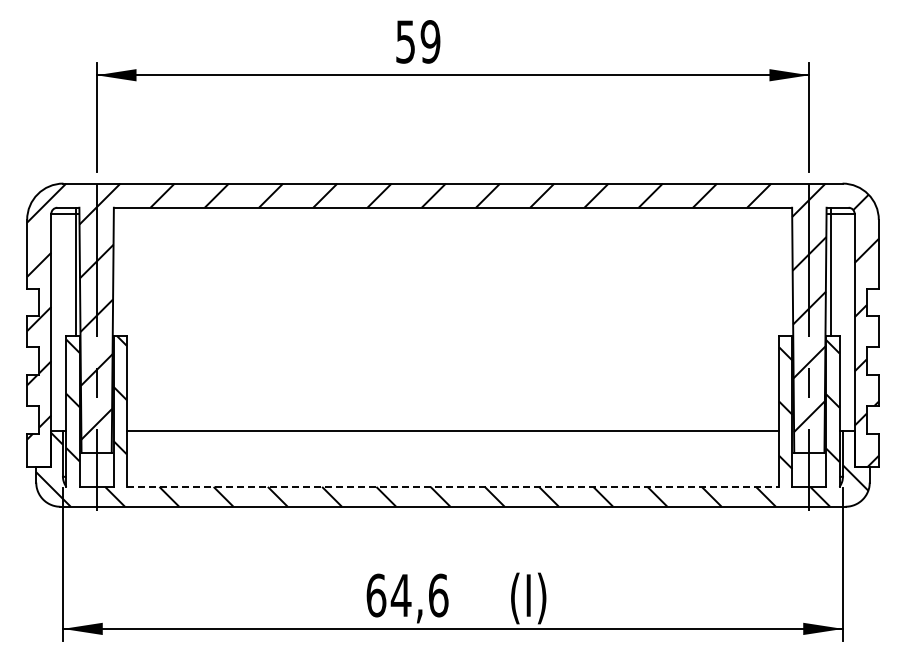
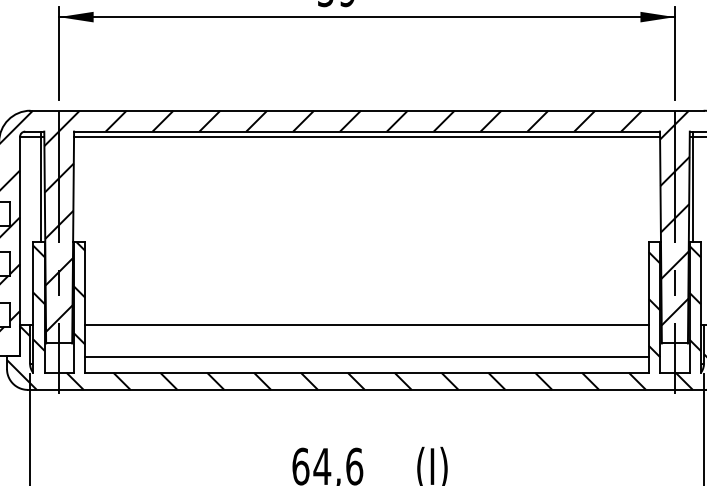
line: (452, 213) -> (366, 136), added
line: (452, 468) -> (366, 356), added
line: (453, 486) -> (367, 372), dashed -> solid

